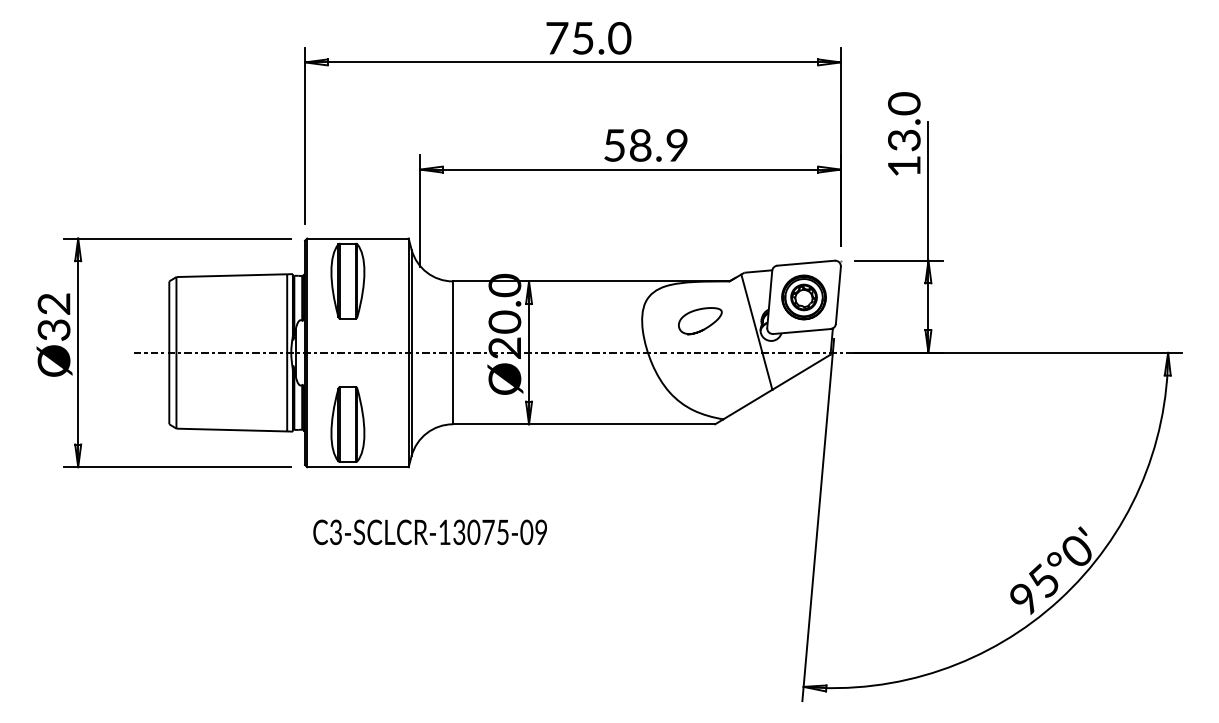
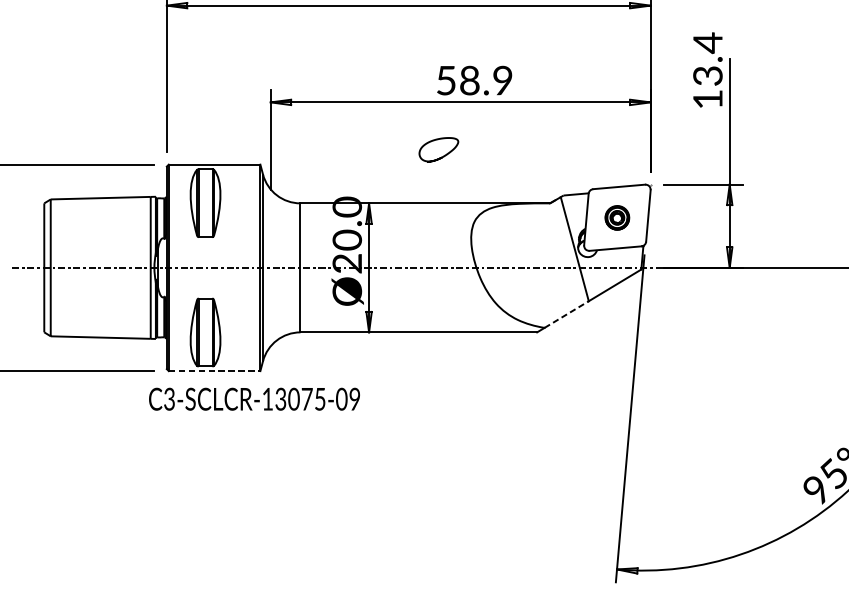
text: (904, 104) -> (708, 43), 13.0 -> 13.4
part: (803, 297) -> (616, 217), size x0.6
curve: (703, 328) -> (441, 156), moved
line: (747, 404) -> (566, 314), solid -> dashed
line: (357, 467) -> (214, 371), solid -> dashed
text: (429, 532) -> (253, 399), moved

